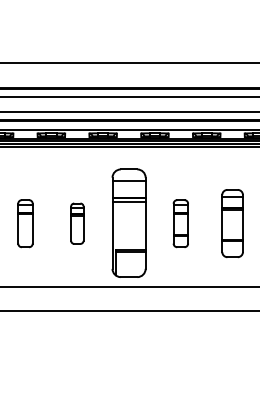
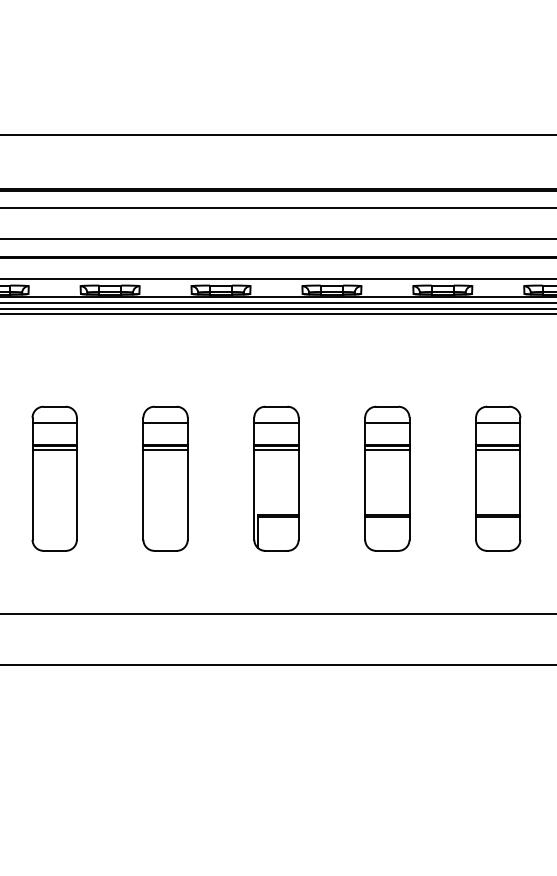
part: (25, 223) -> (54, 478), size x1.43
part: (77, 223) -> (166, 478), size x1.67
part: (128, 223) -> (275, 478), size x0.62
part: (180, 223) -> (386, 478), size x1.43

